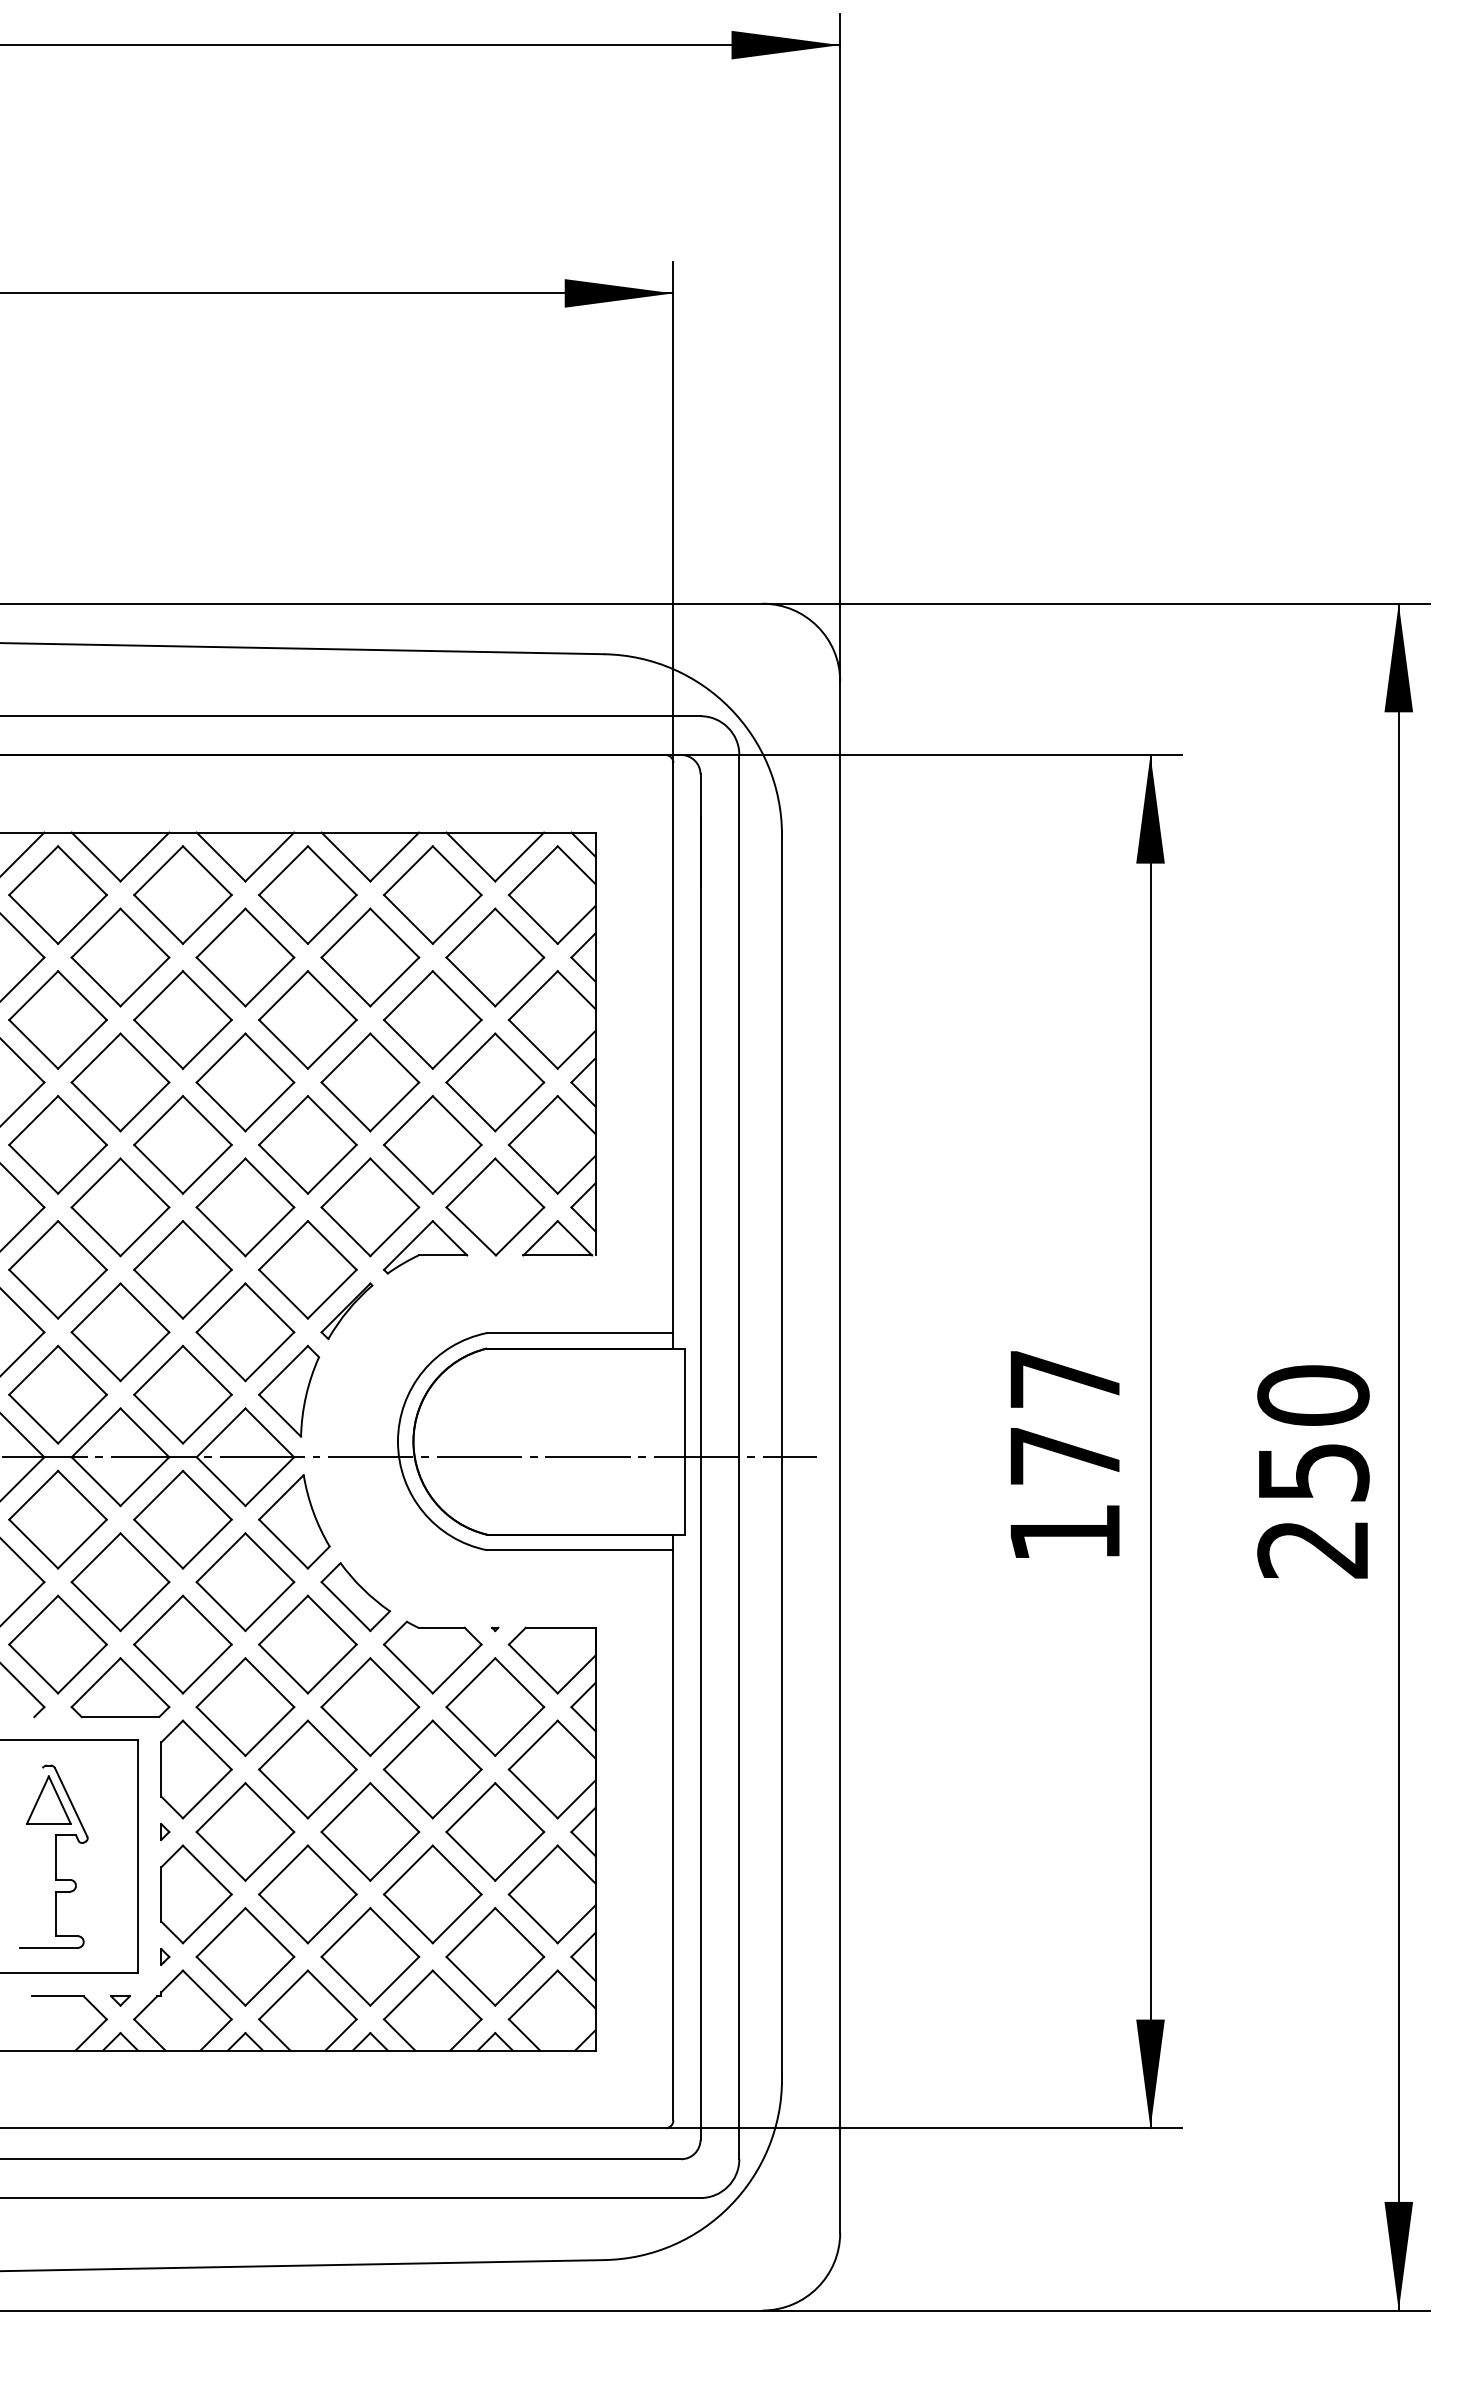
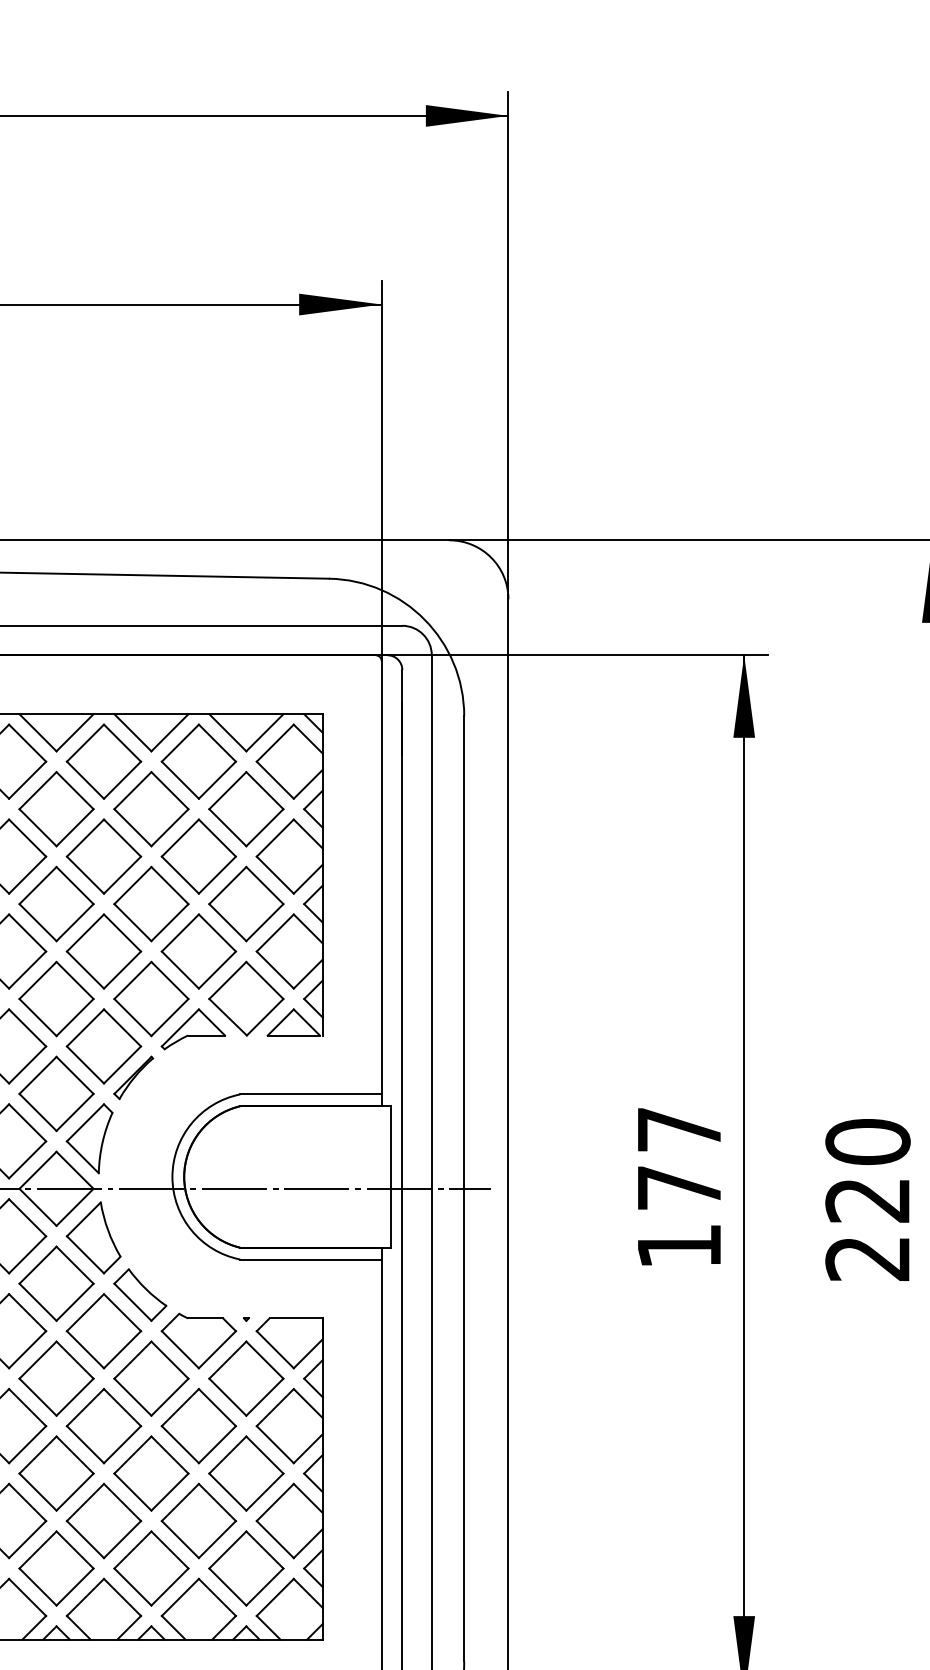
text: (1313, 1472) -> (868, 1200), 250 -> 220

